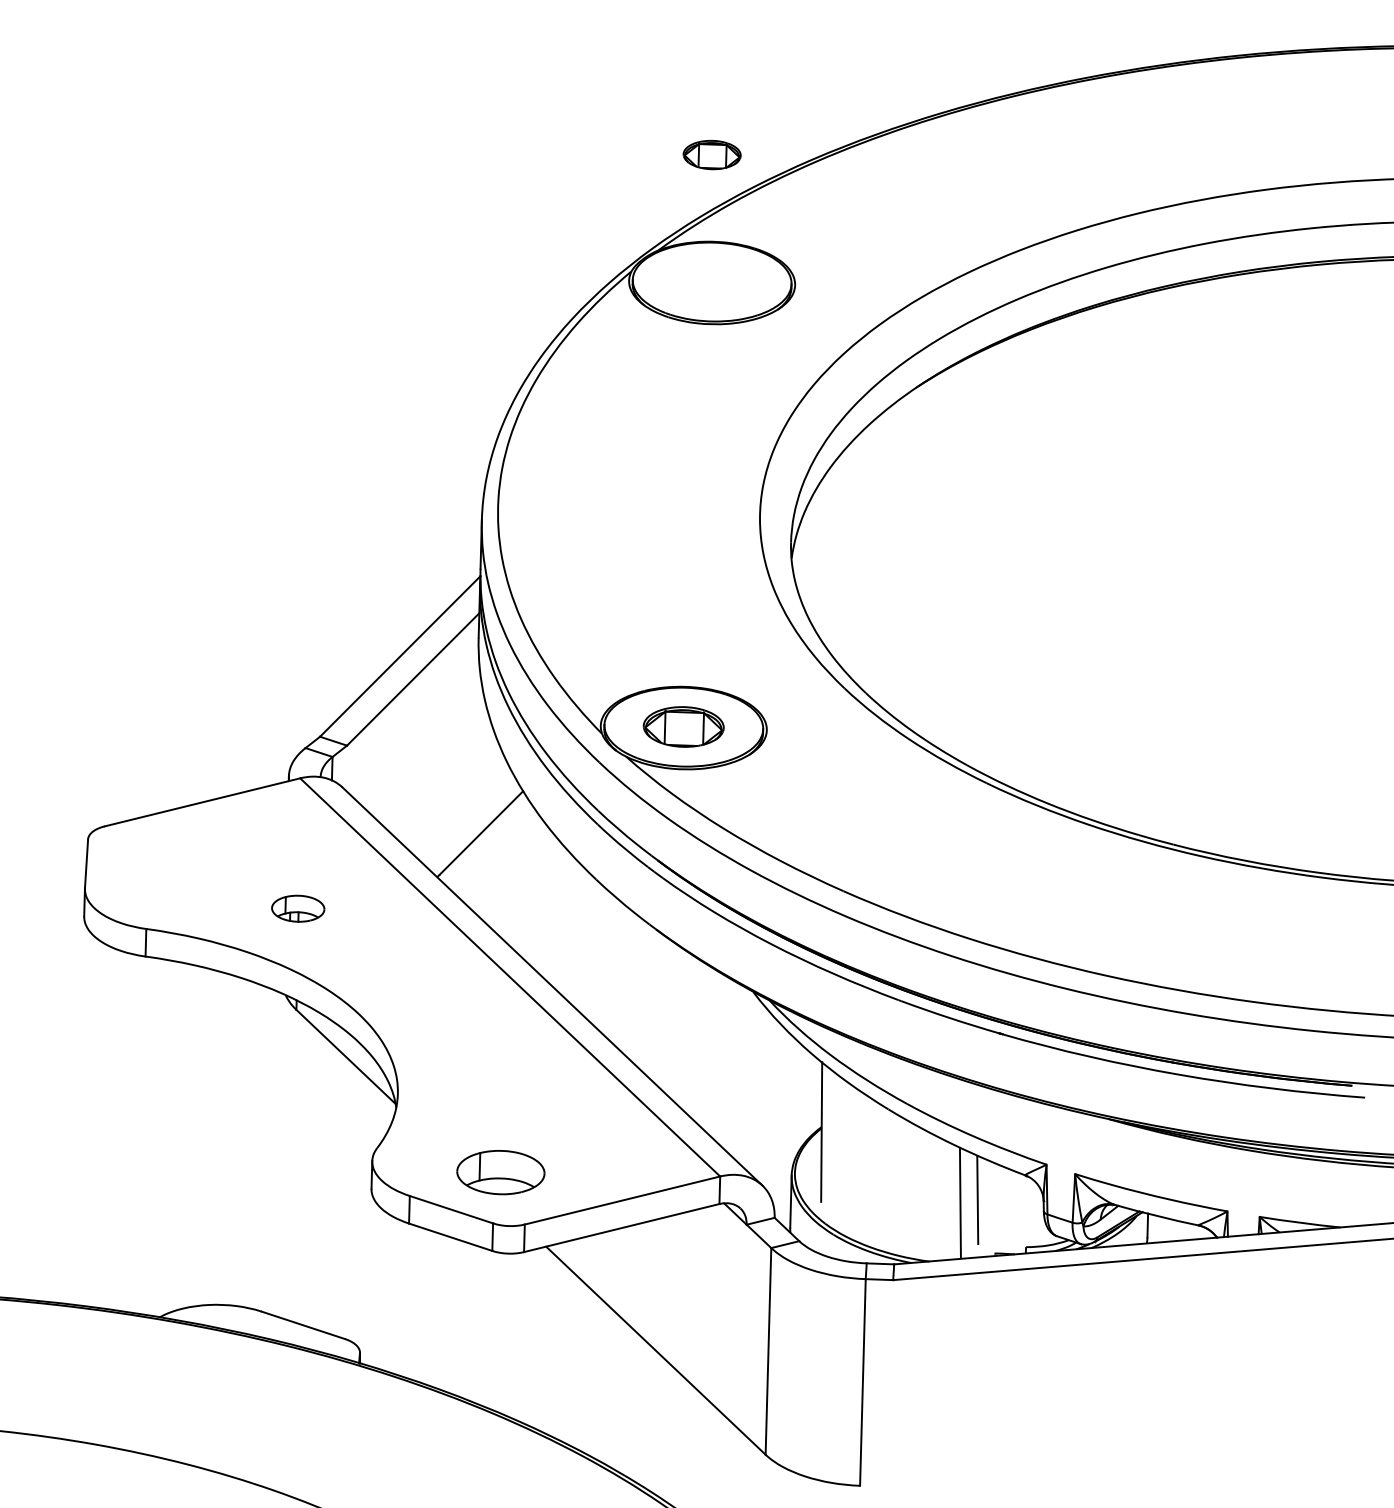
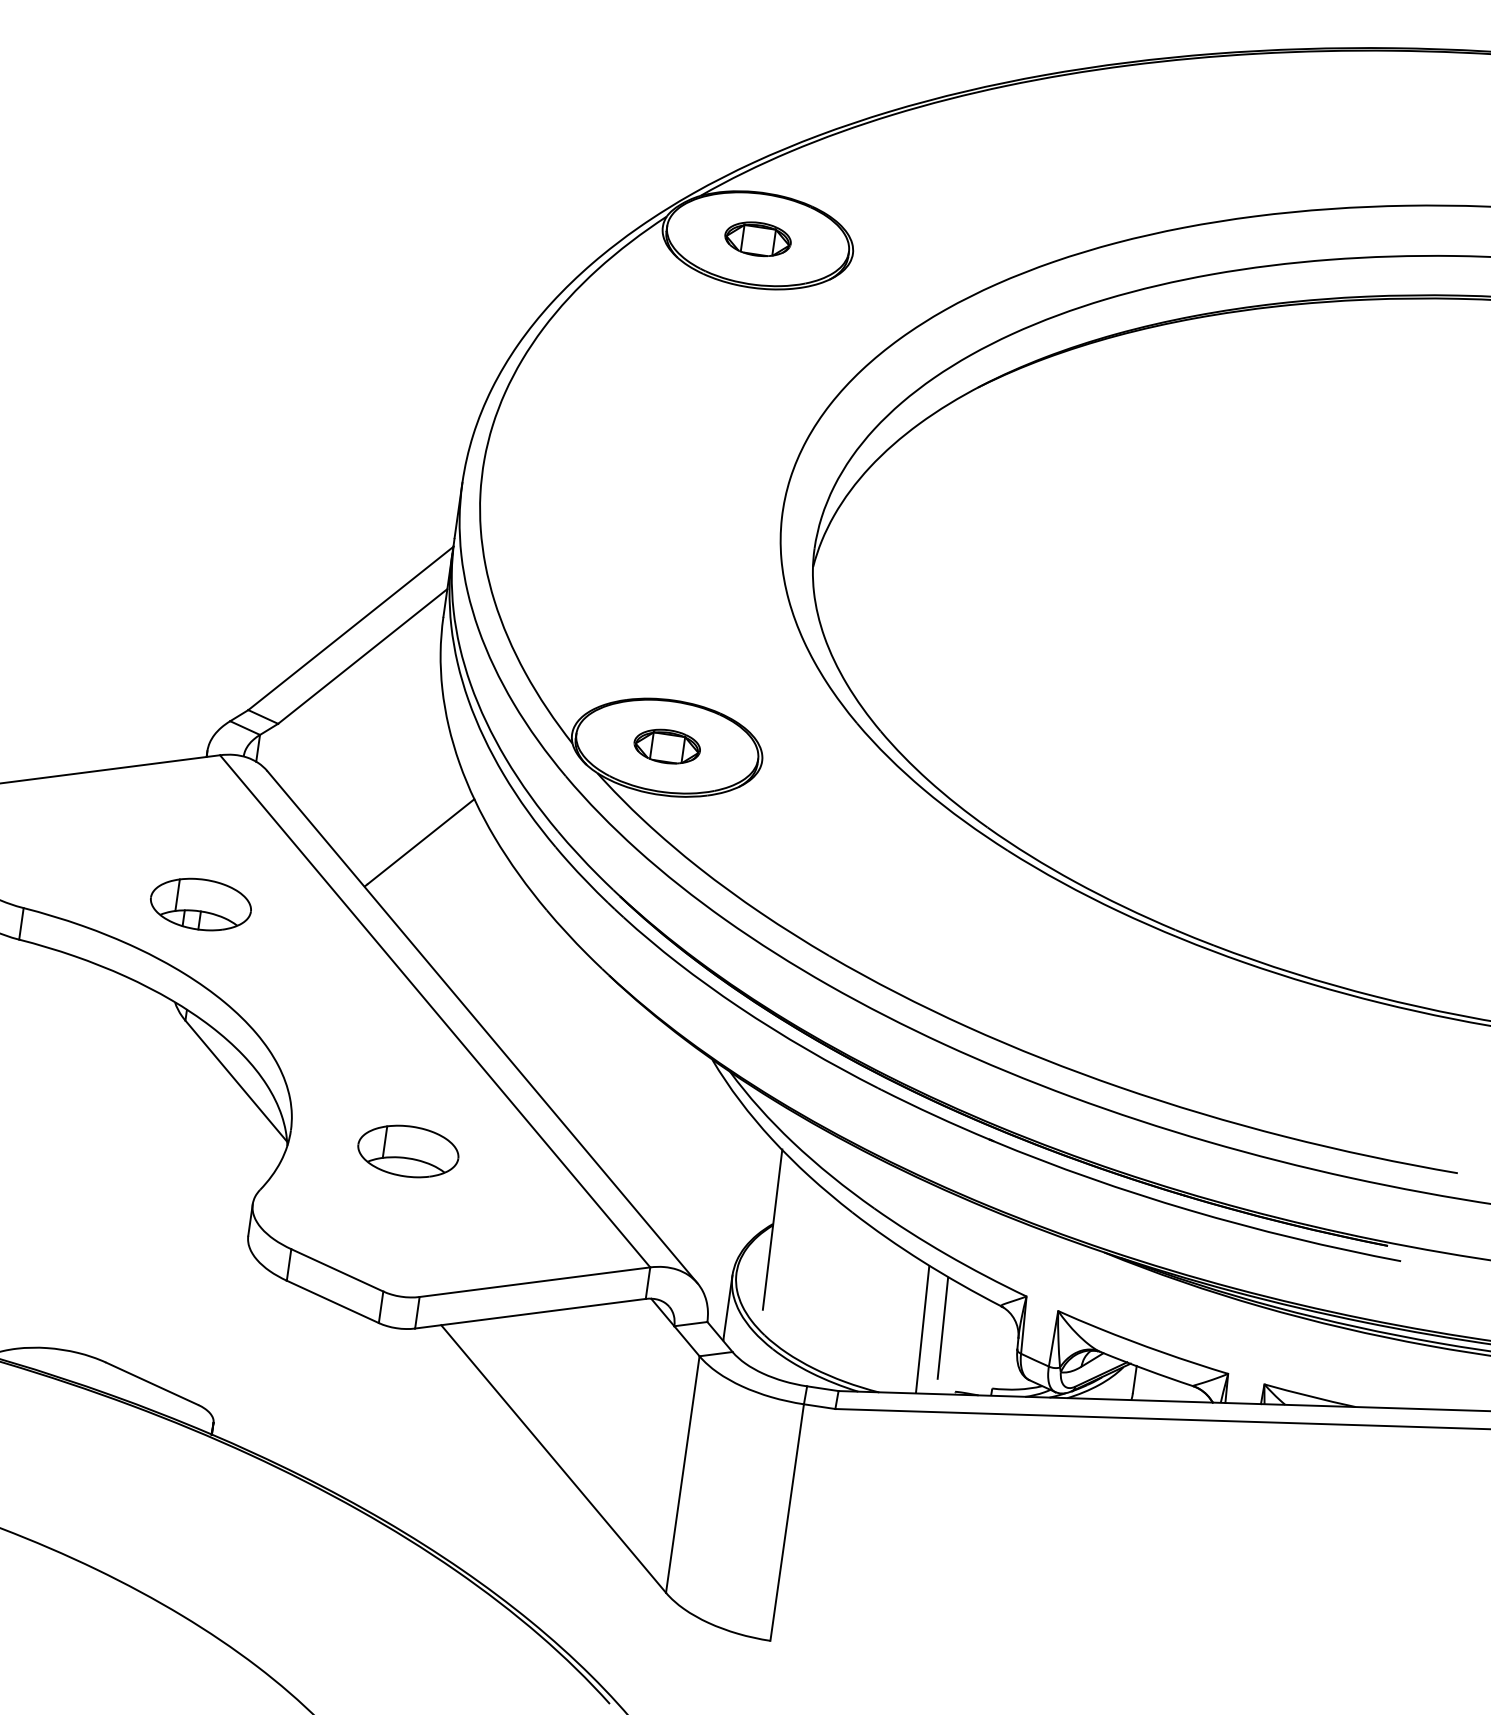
part: (711, 155) -> (757, 239), moved
part: (683, 727) -> (666, 747), size x0.71
part: (297, 908) -> (199, 904), size x1.67
part: (500, 1172) -> (407, 1151), moved

